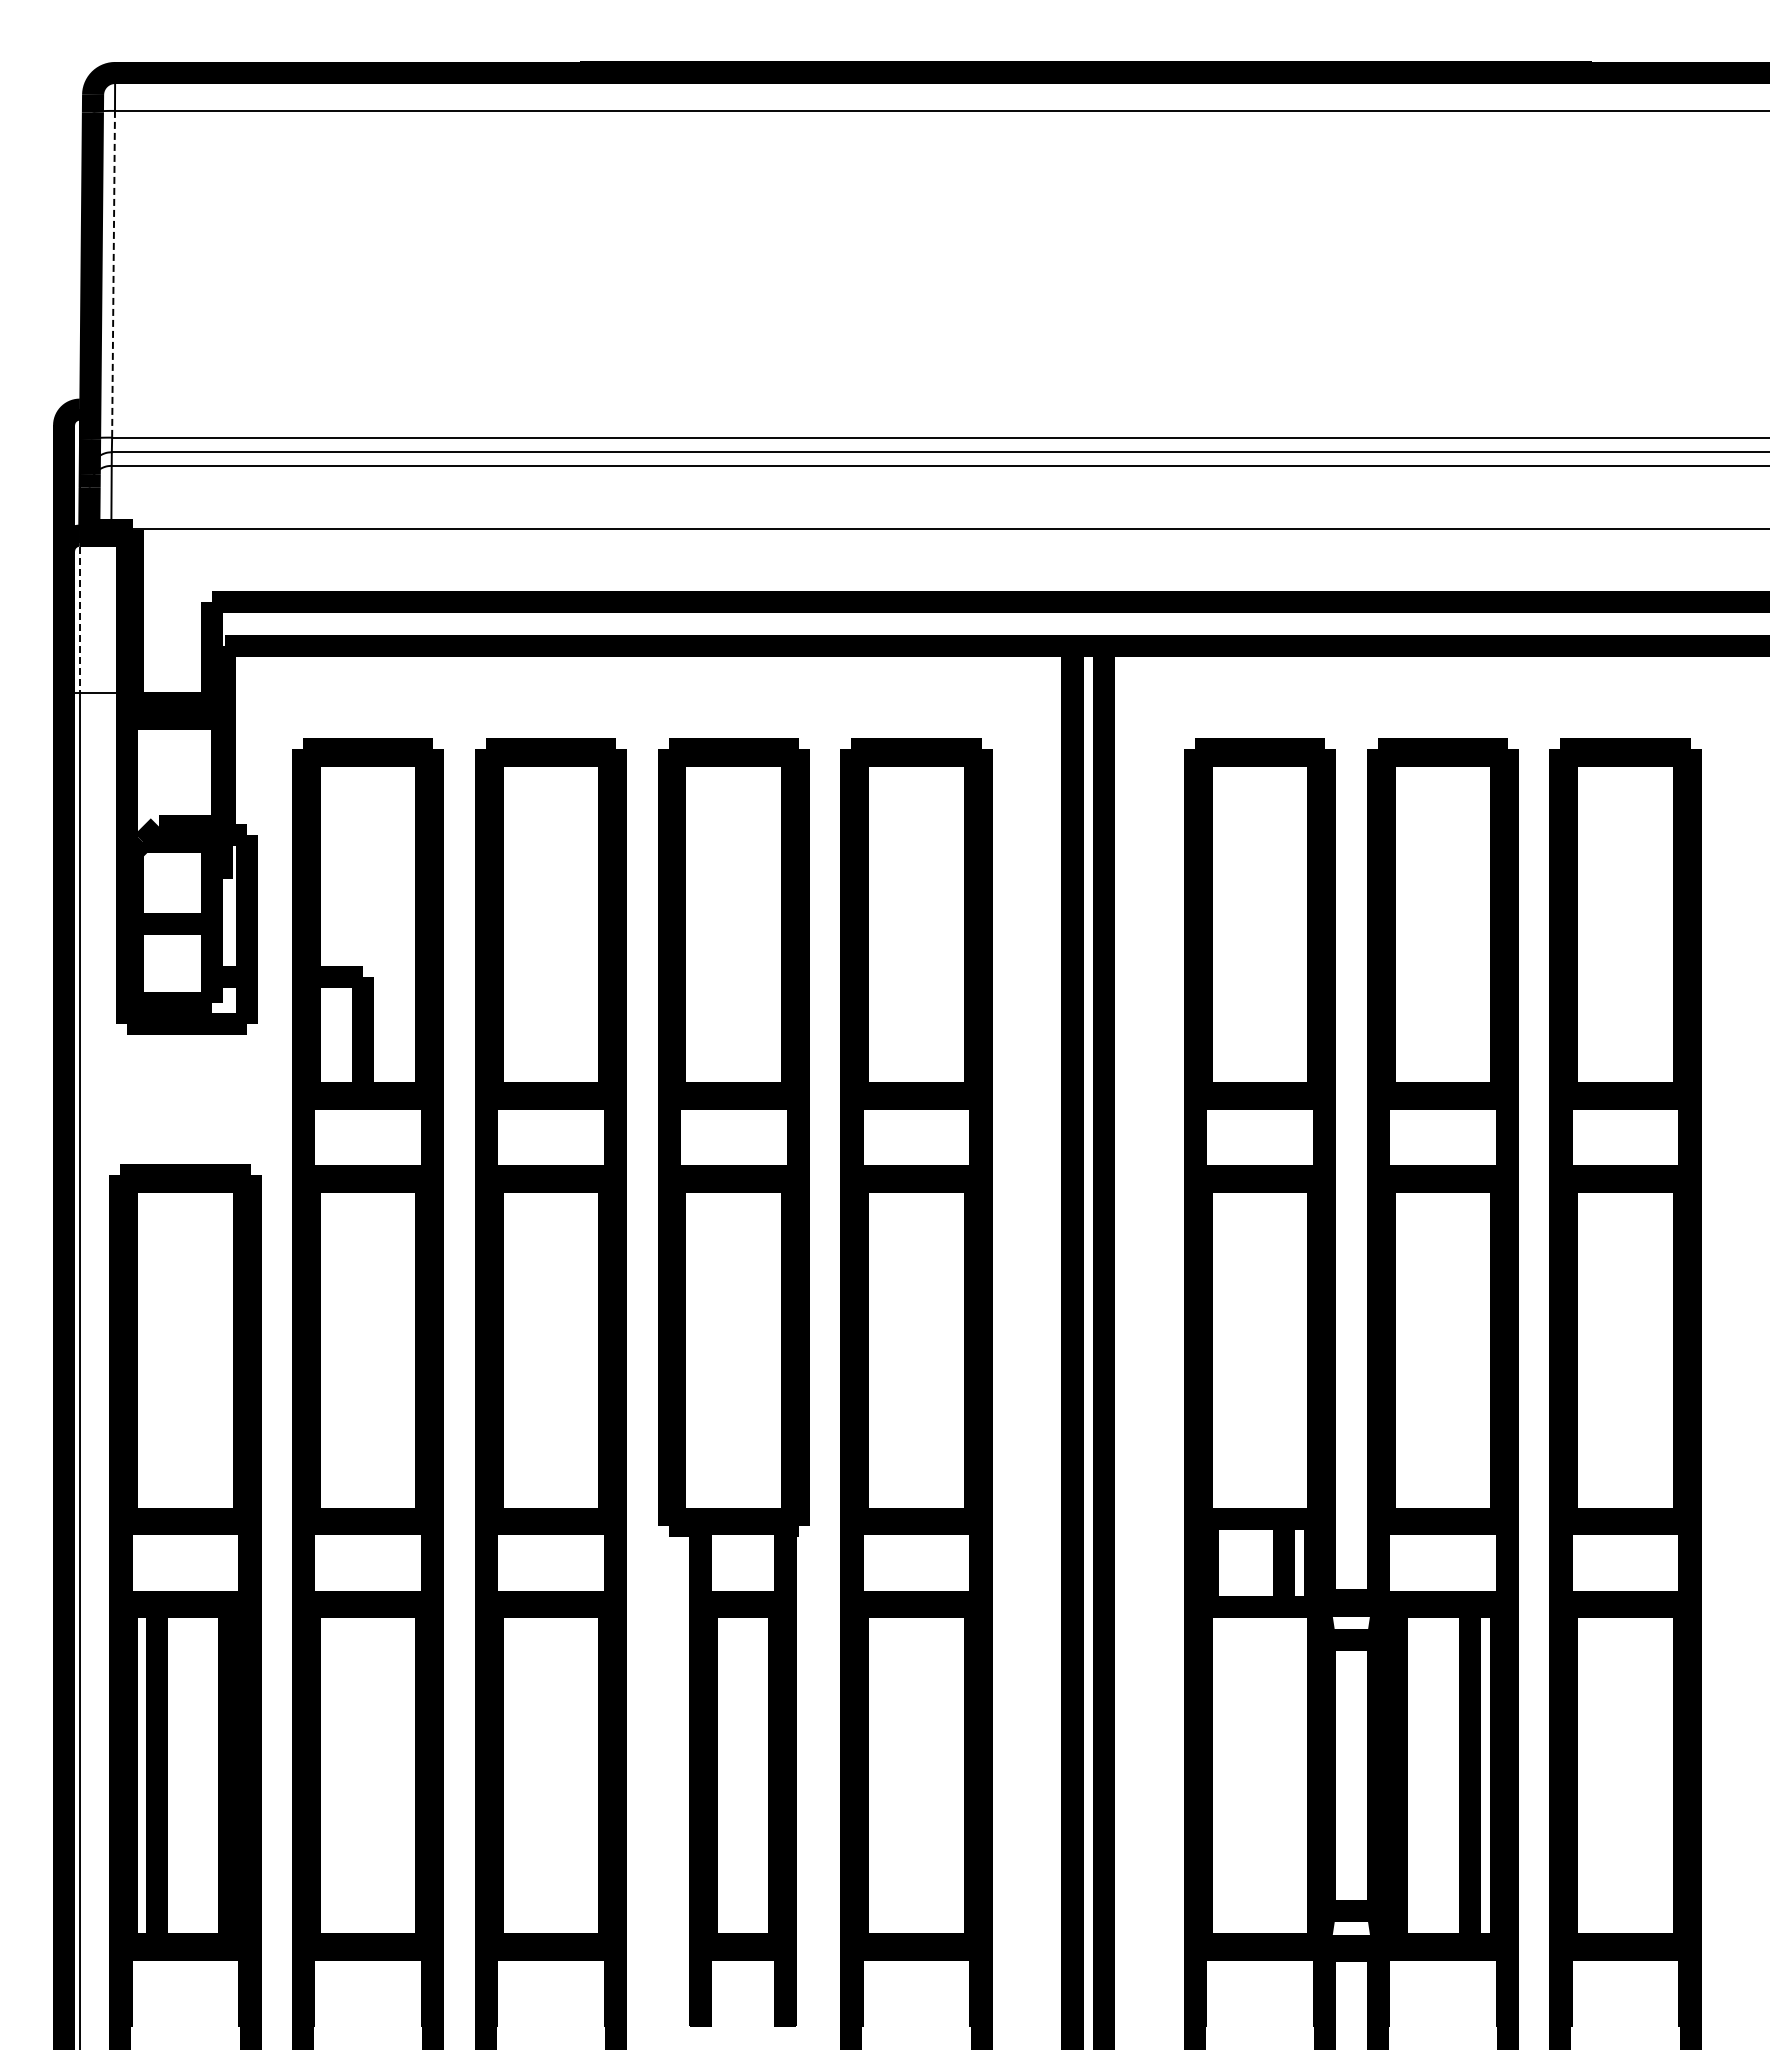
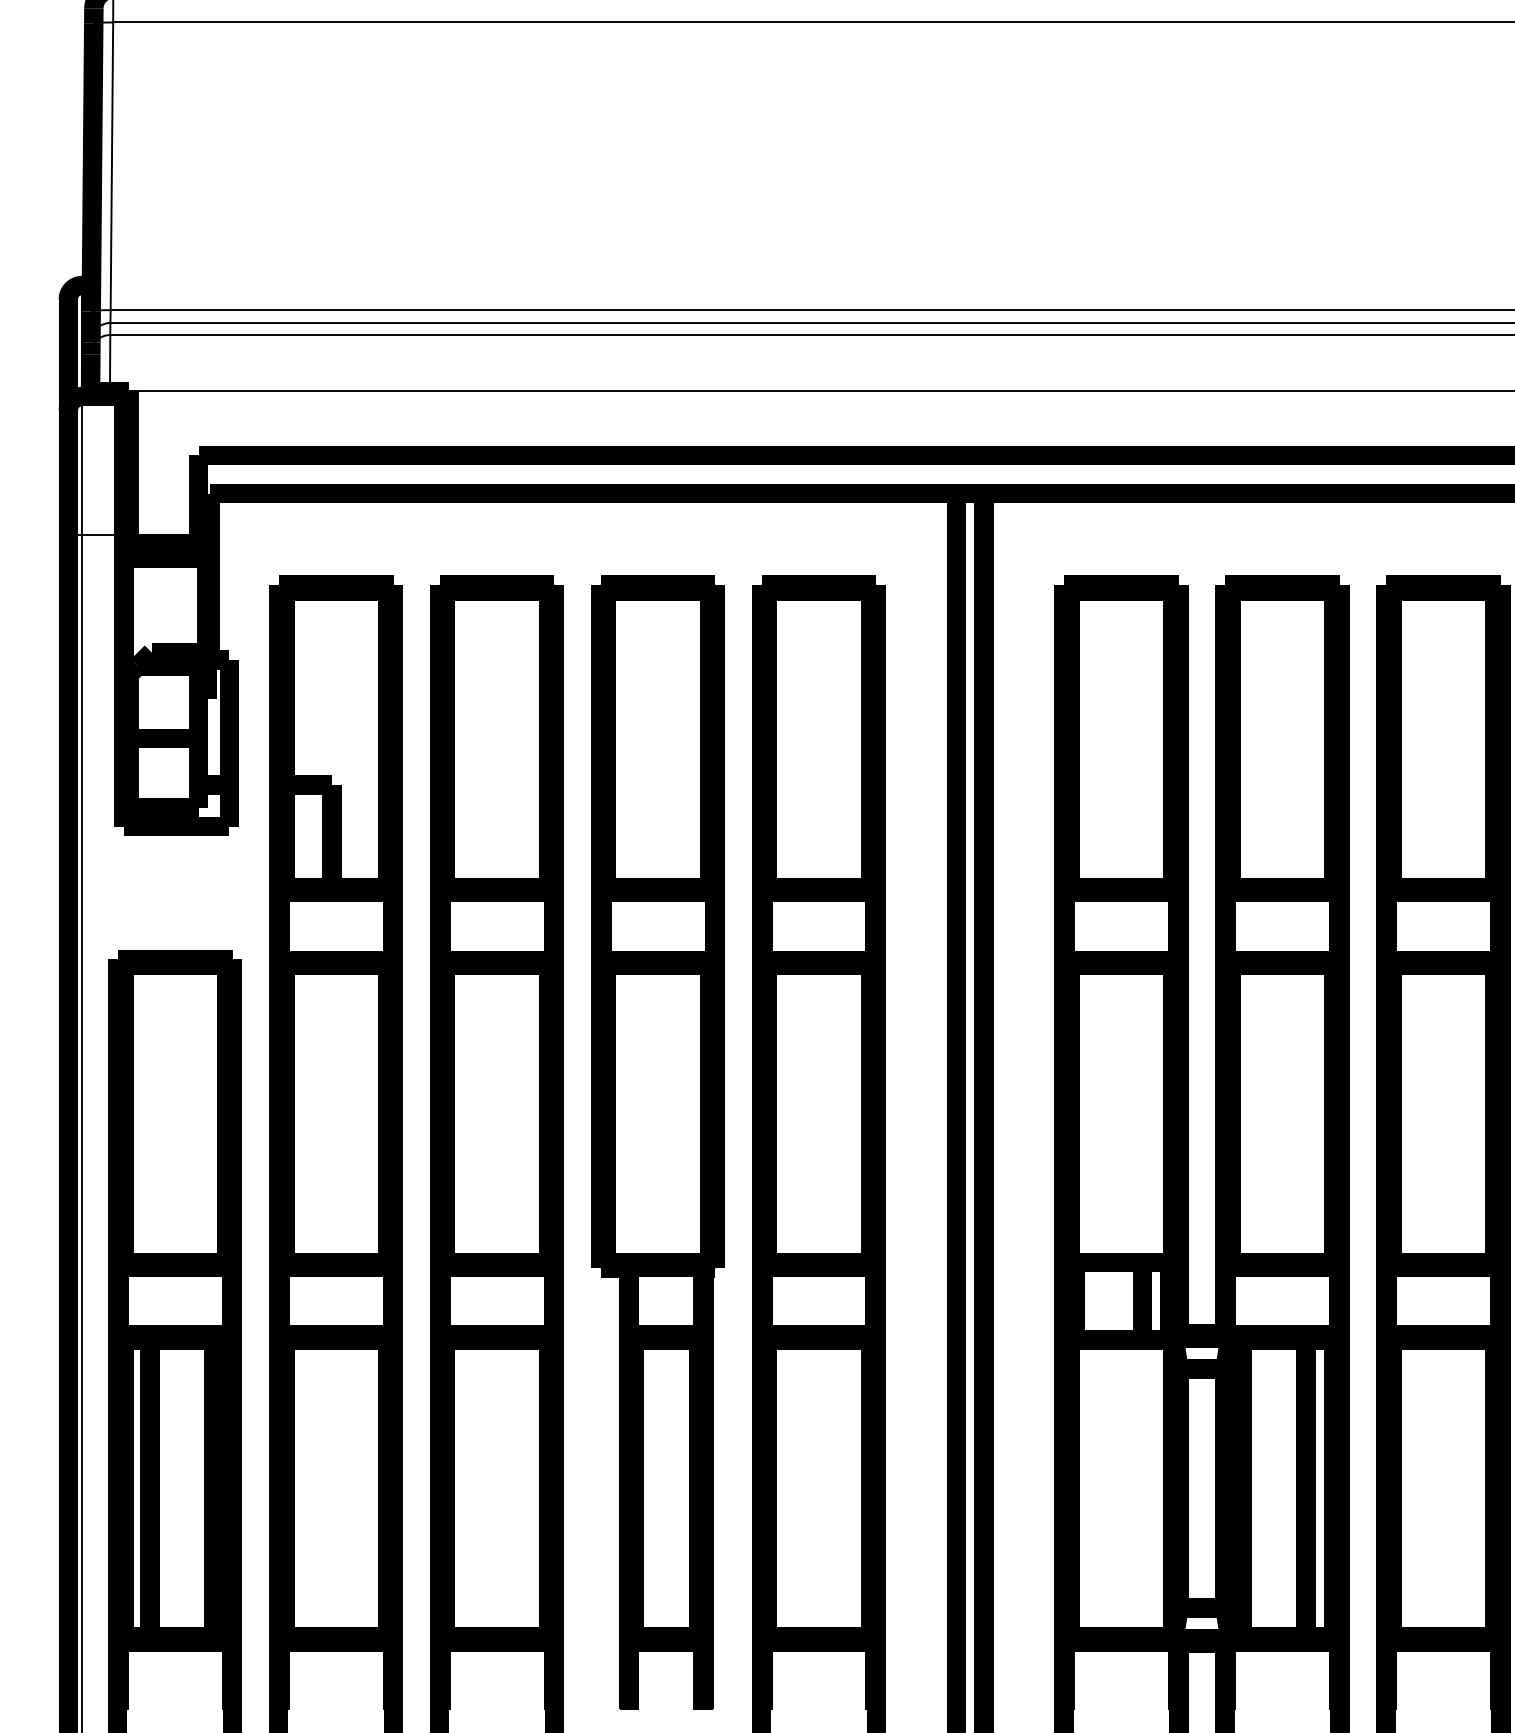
line: (113, 274) -> (111, 166), dashed -> solid
line: (79, 614) -> (81, 465), dashed -> solid

